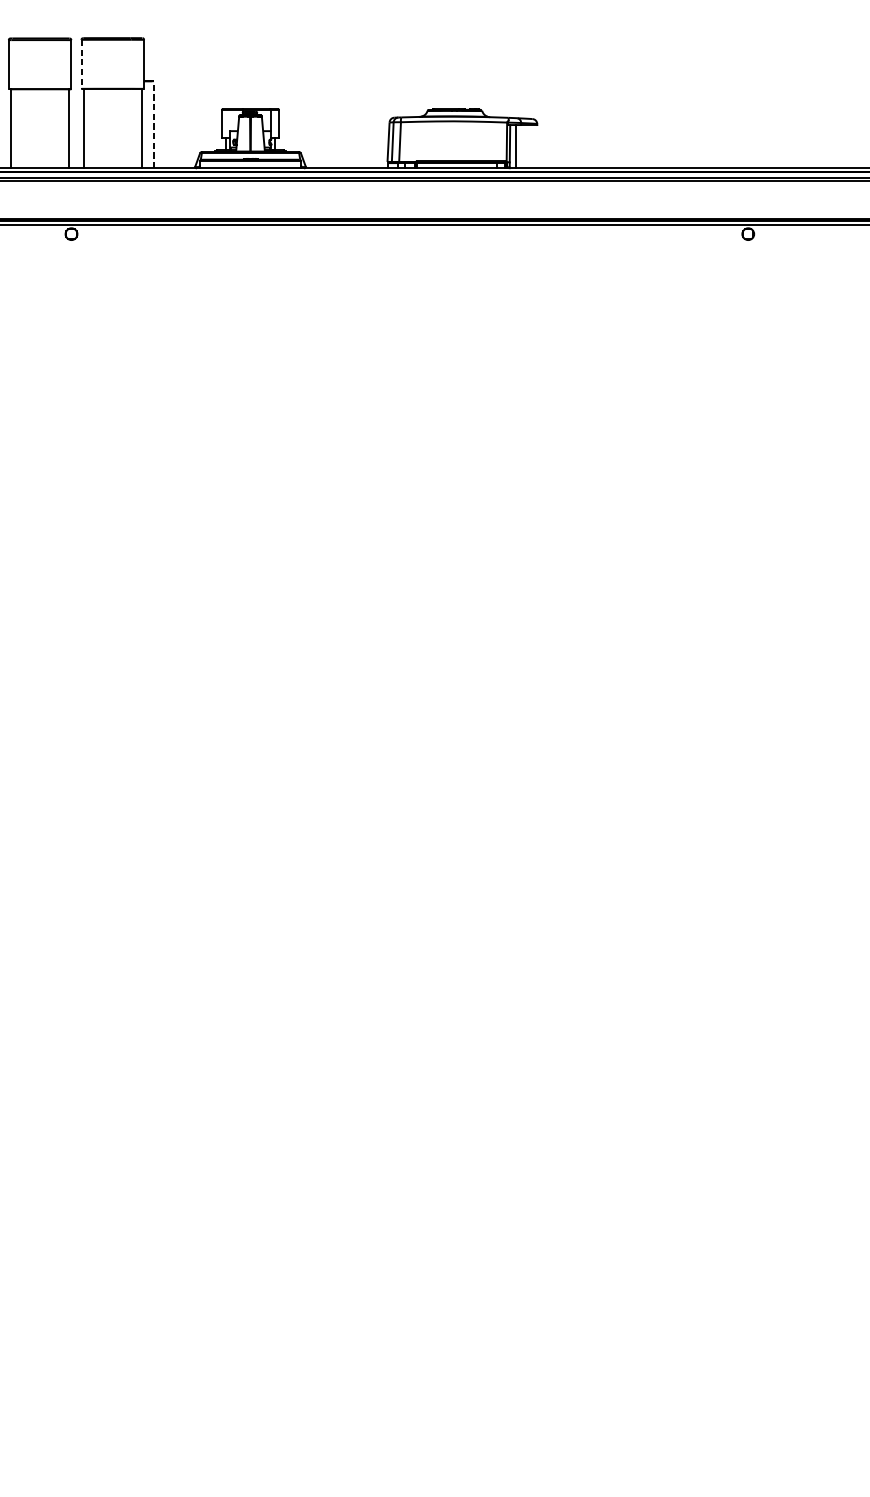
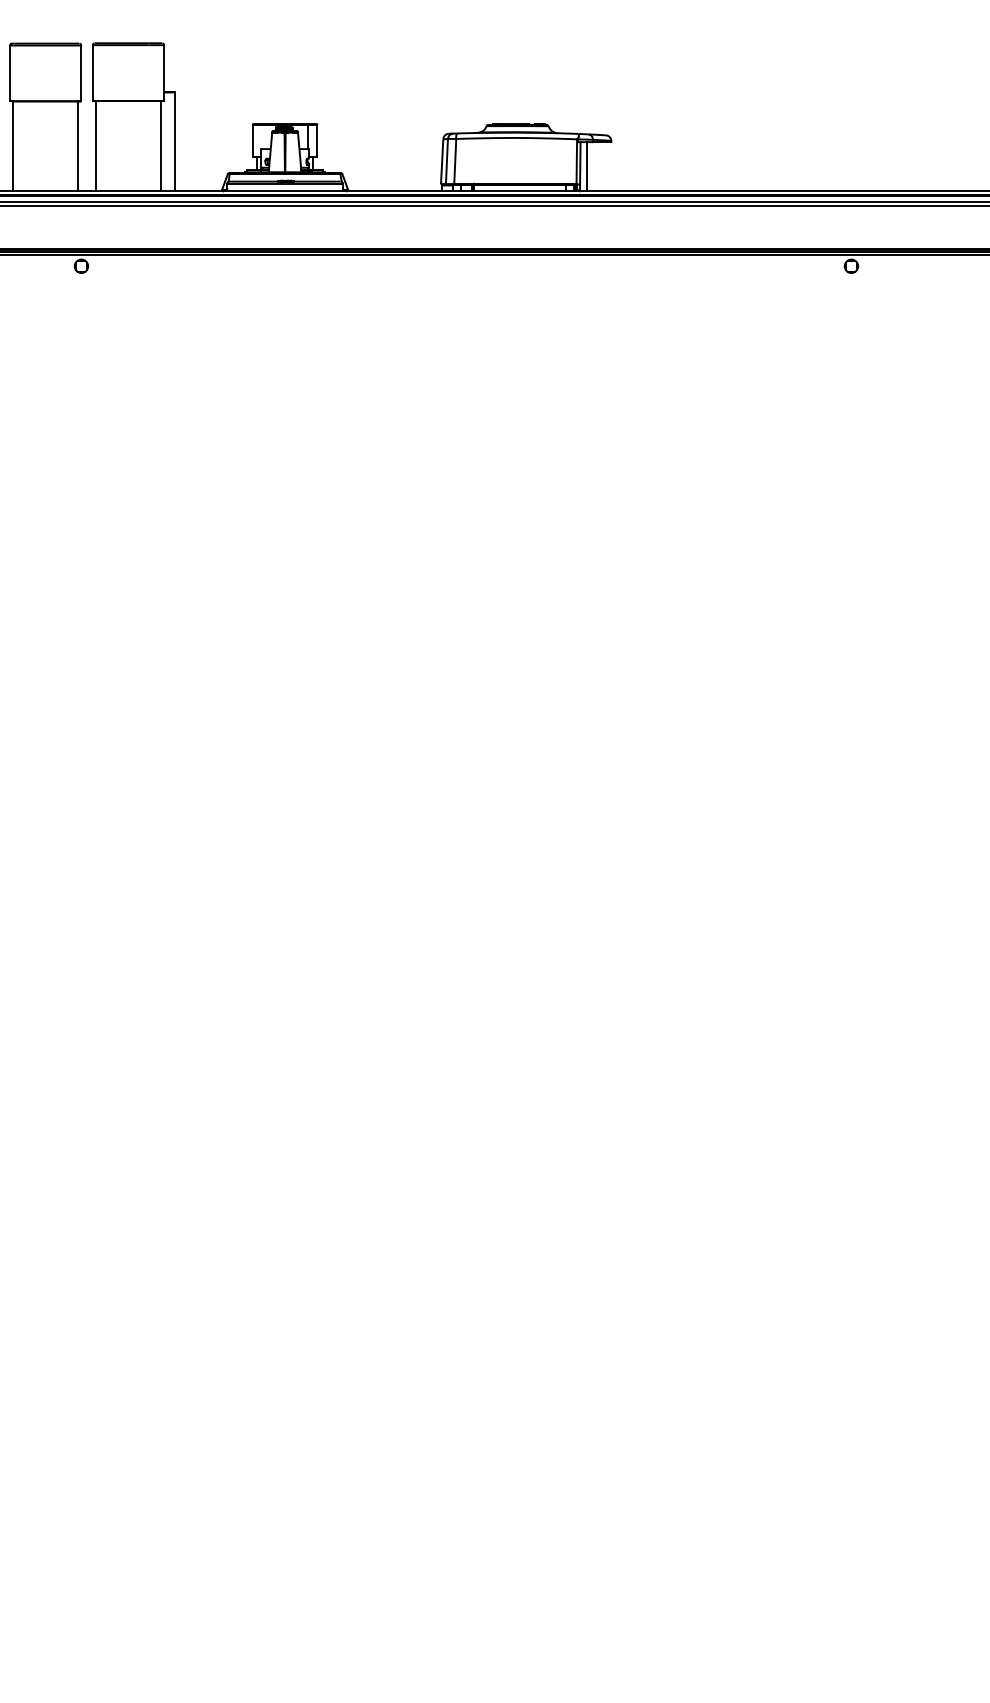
line: (81, 64) -> (92, 73), dashed -> solid
line: (154, 124) -> (175, 141), dashed -> solid

